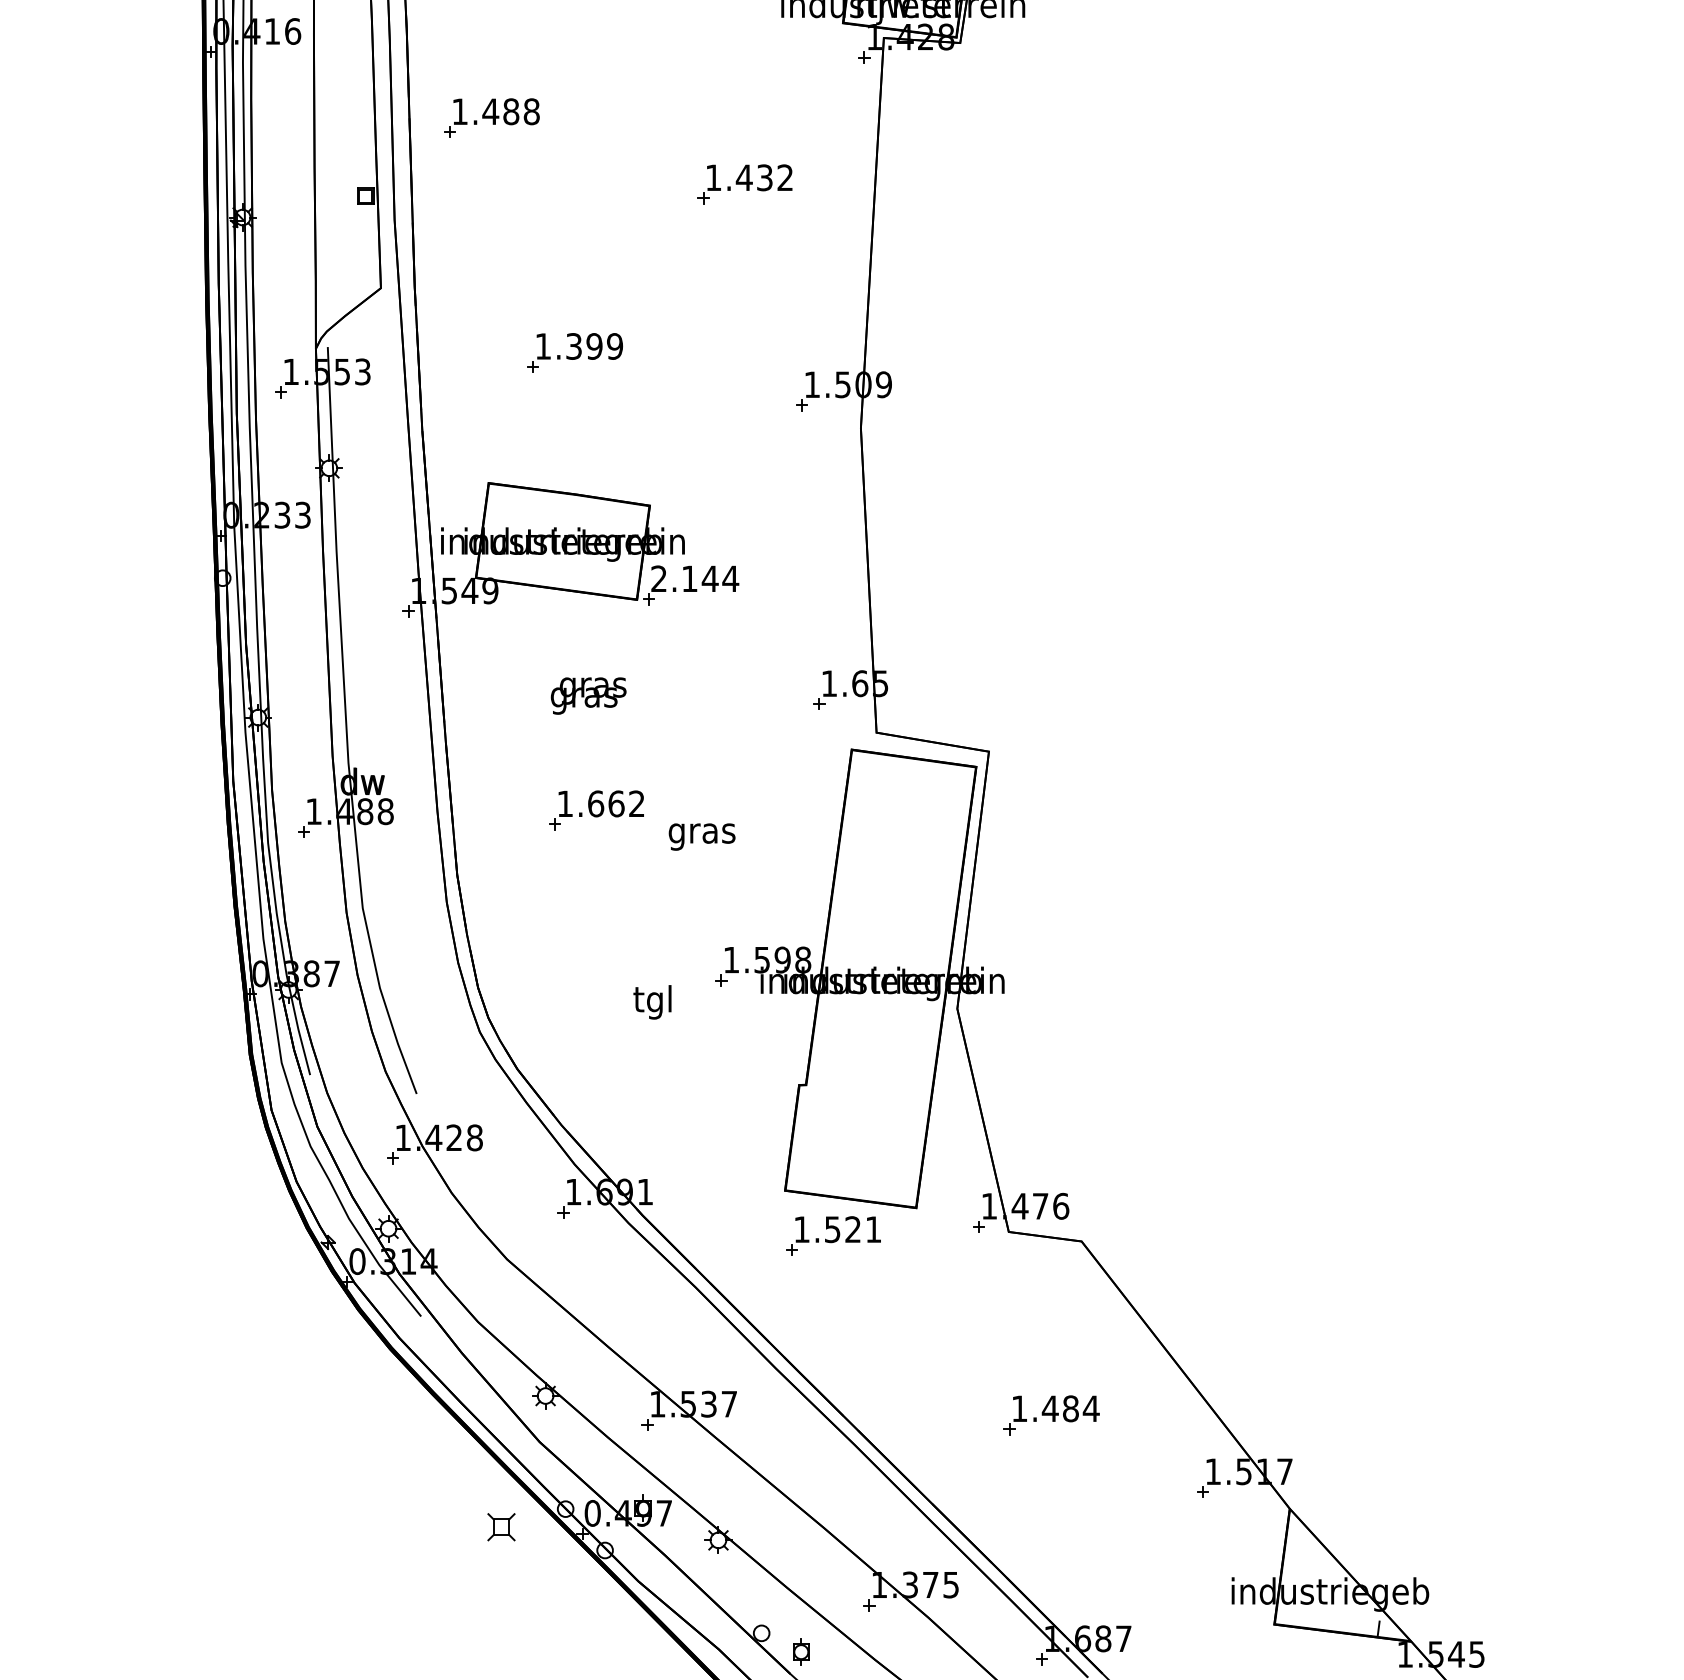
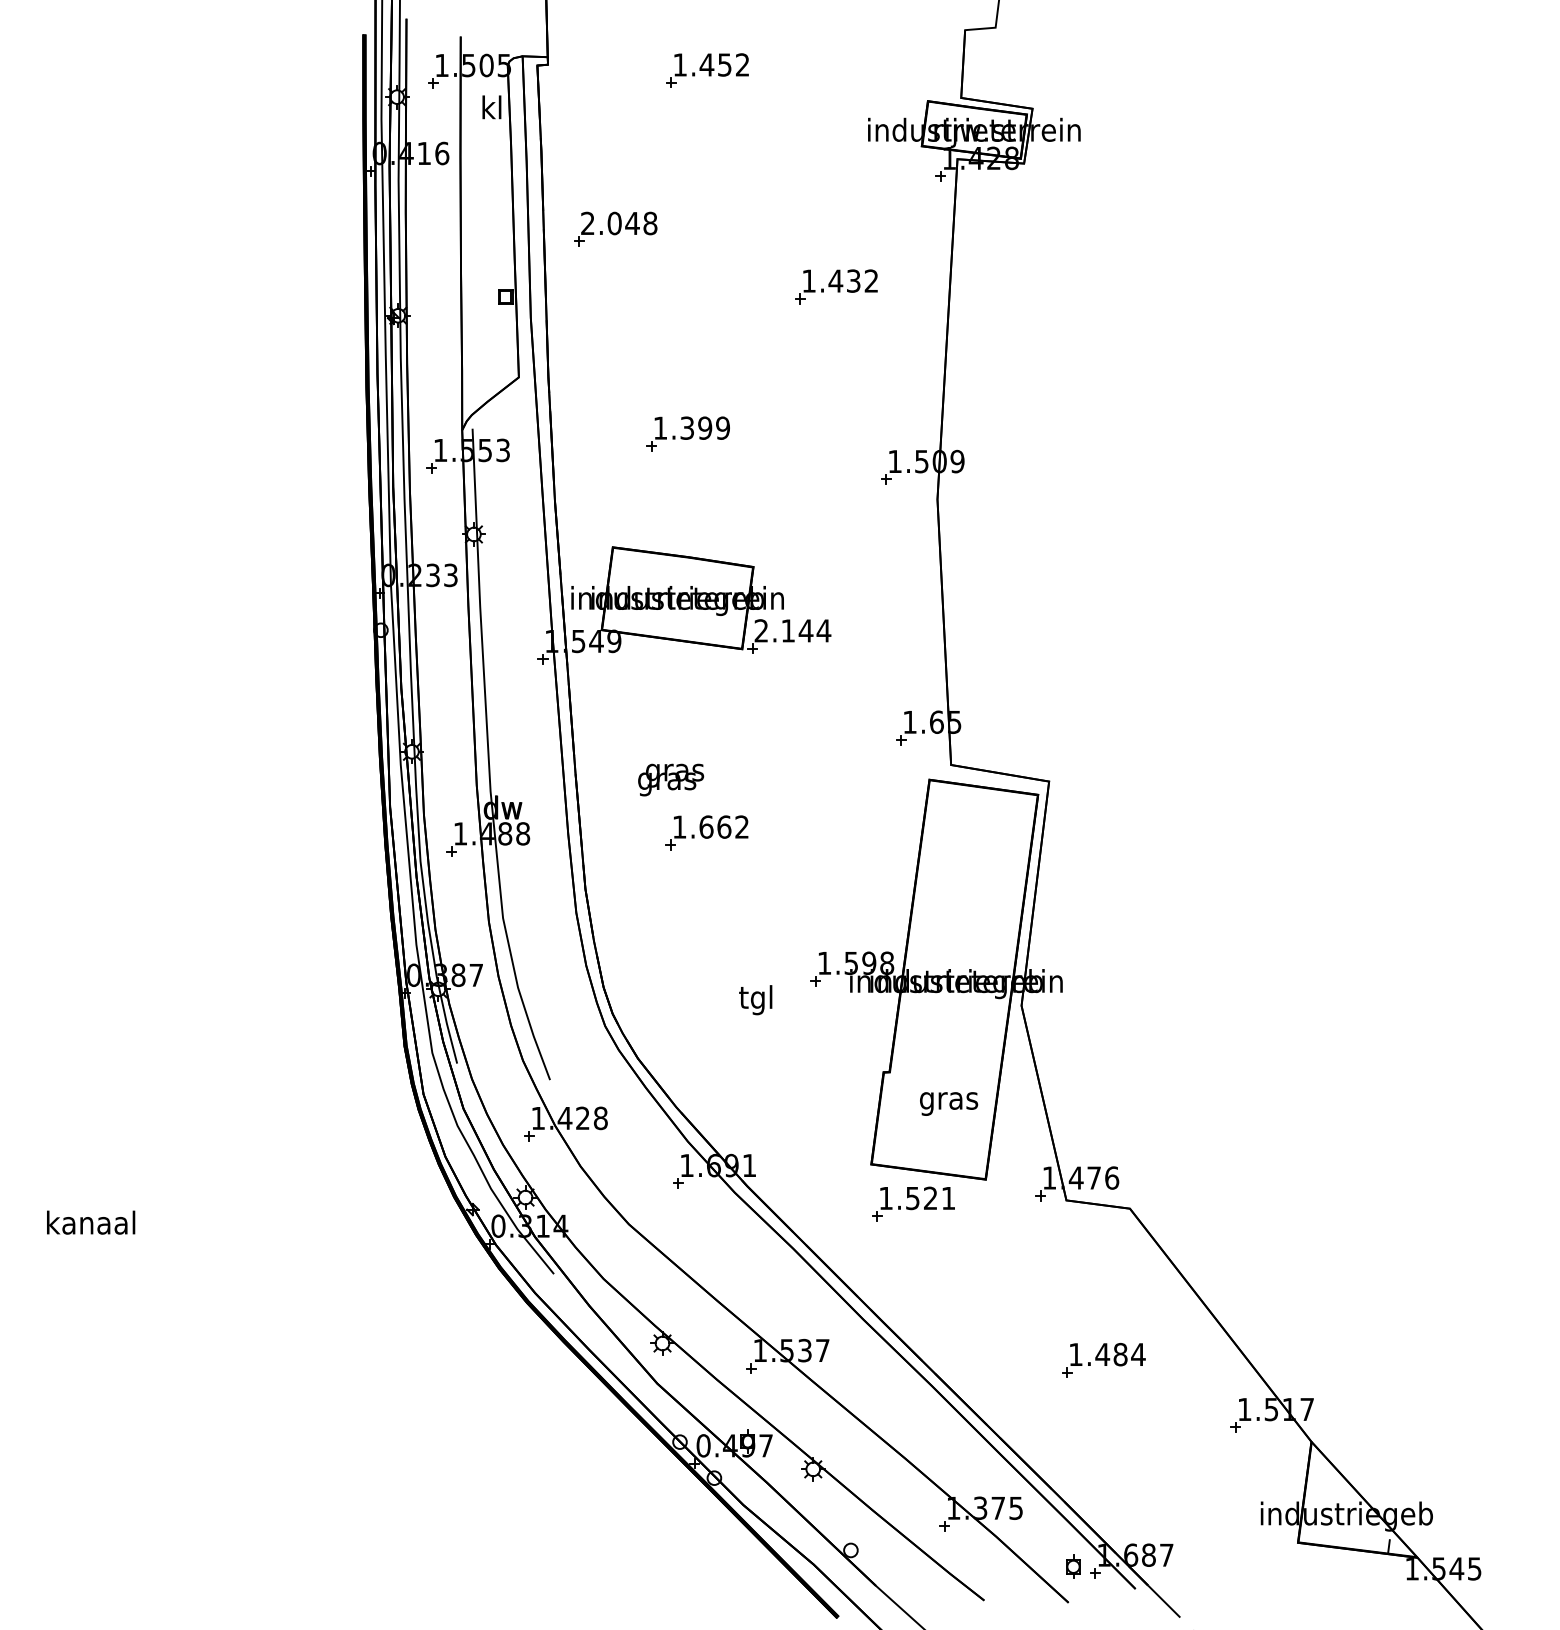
text: (485, 111) -> (610, 223), 1.488 -> 2.048
text: (589, 695) -> (671, 779), moved
text: (702, 836) -> (949, 1103), moved
part: (500, 1526) -> (623, 1457), removed
part: (801, 1651) -> (1073, 1566), moved

